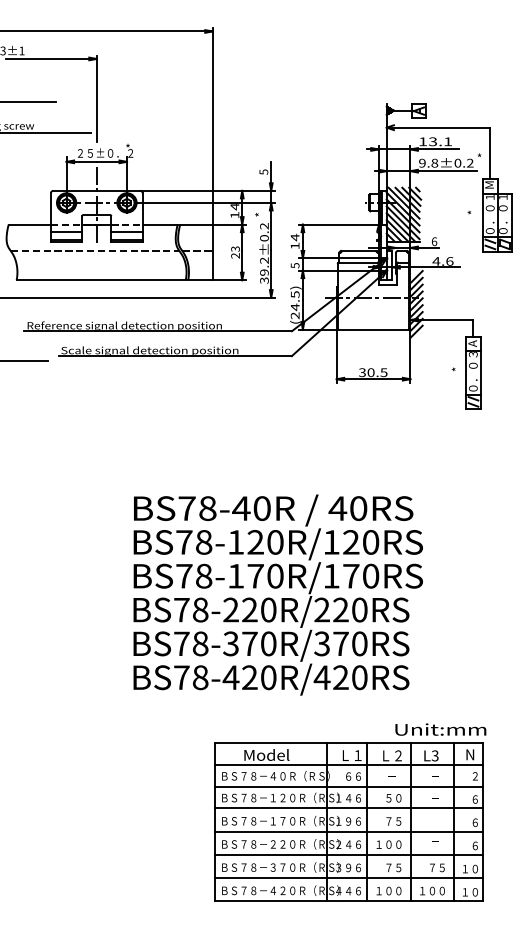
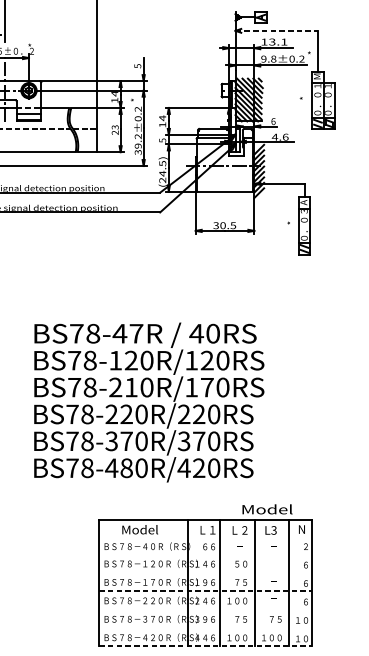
line: (438, 127) -> (276, 30), solid -> dashed
text: (261, 508) -> (135, 333), BS78-40R -> BS78-47R
text: (245, 575) -> (123, 386), BS78-170R/170RS -> BS78-210R/170RS
text: (249, 677) -> (126, 468), BS78-420R/420RS -> BS78-480R/420RS
text: (440, 729) -> (278, 509), Unit:mm -> Model
line: (349, 764) -> (205, 537), removed
line: (349, 786) -> (205, 554), removed
line: (349, 808) -> (205, 572), removed
line: (349, 831) -> (205, 590), solid -> dashed
line: (349, 854) -> (205, 608), removed
line: (349, 877) -> (205, 627), removed
line: (349, 901) -> (205, 646), solid -> dashed

